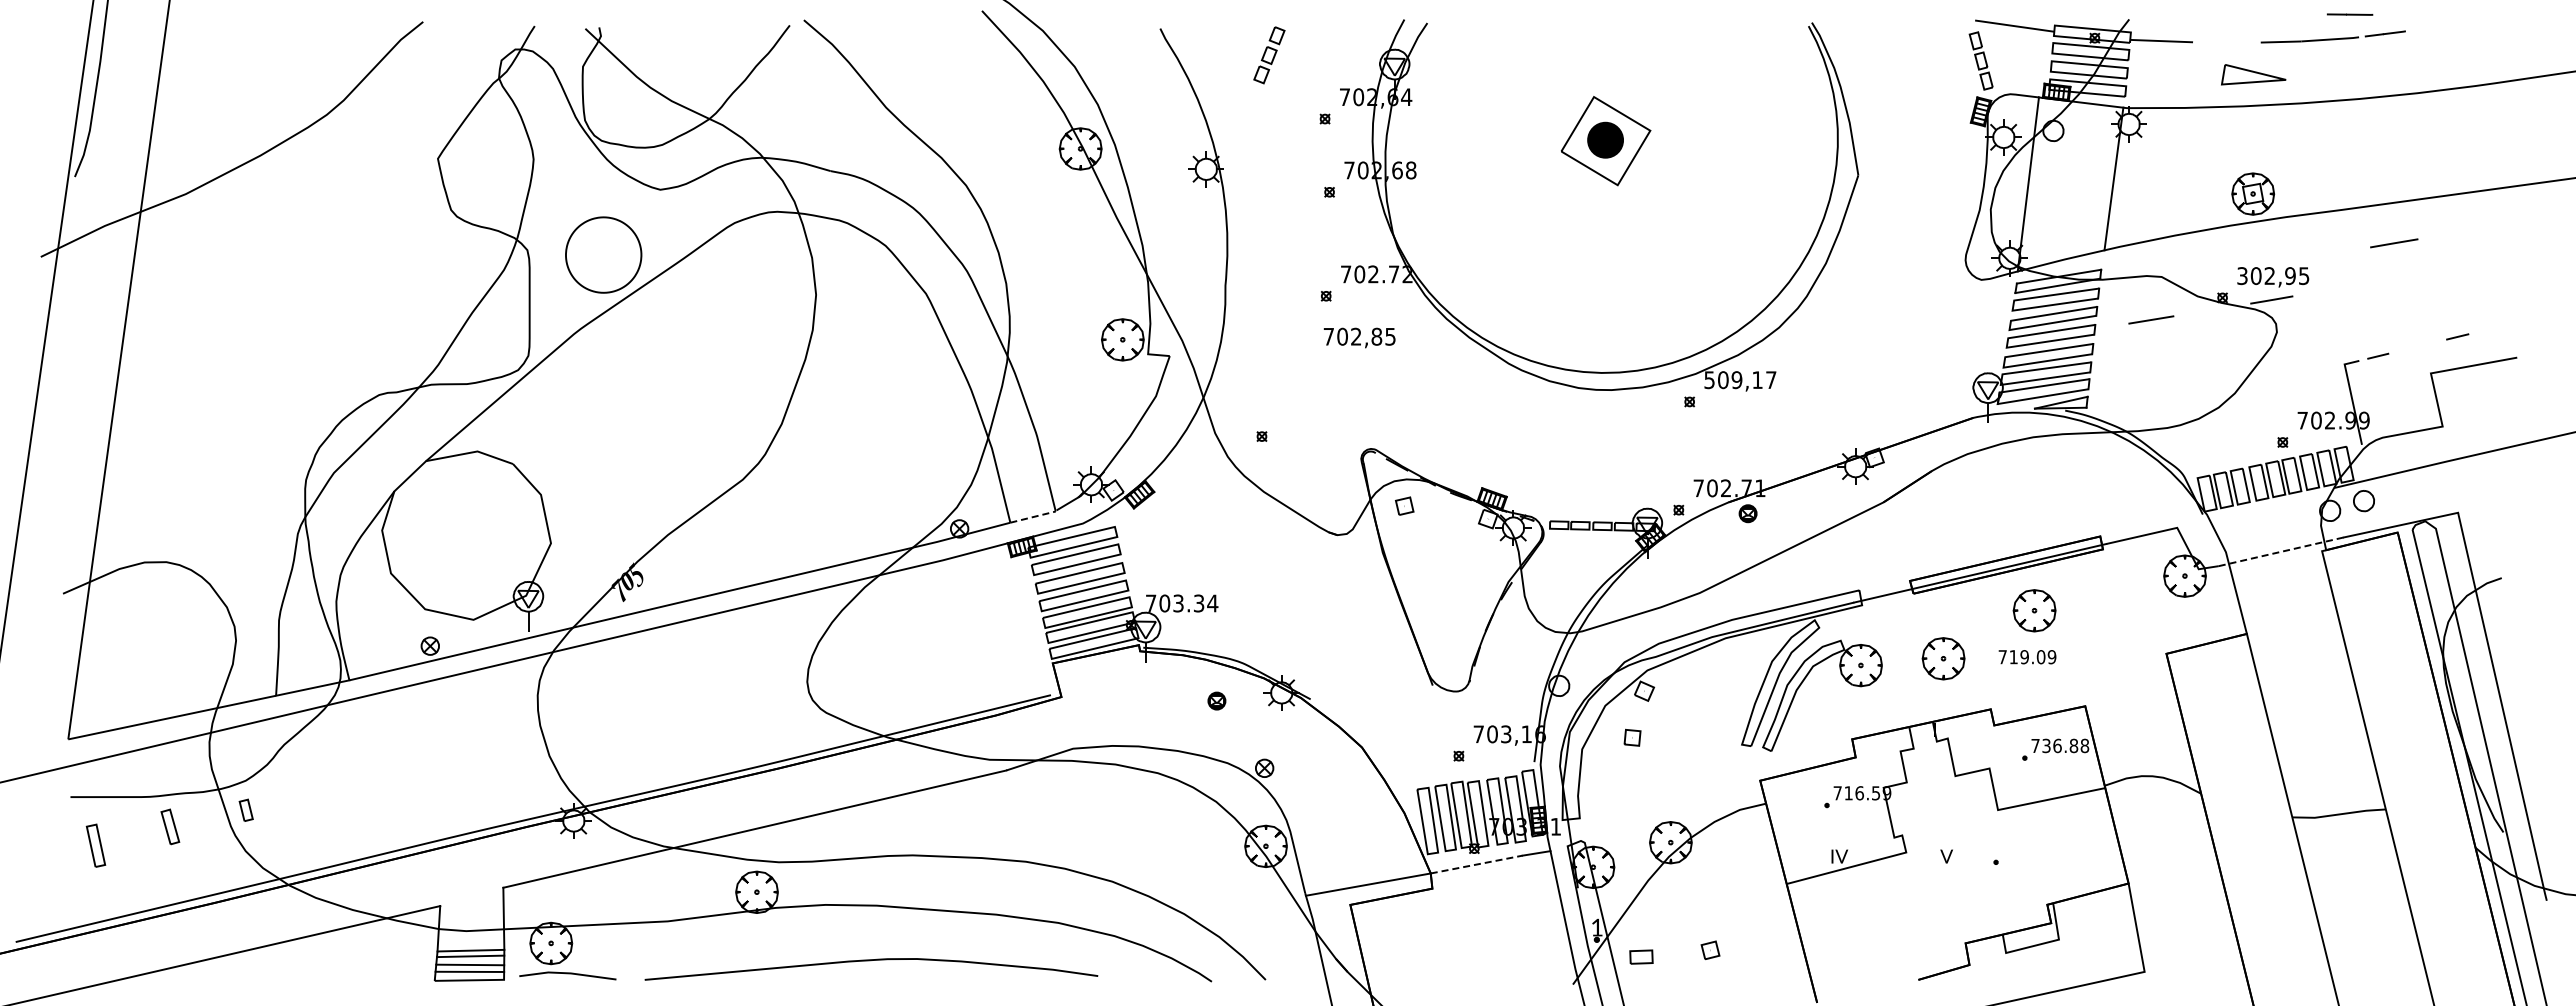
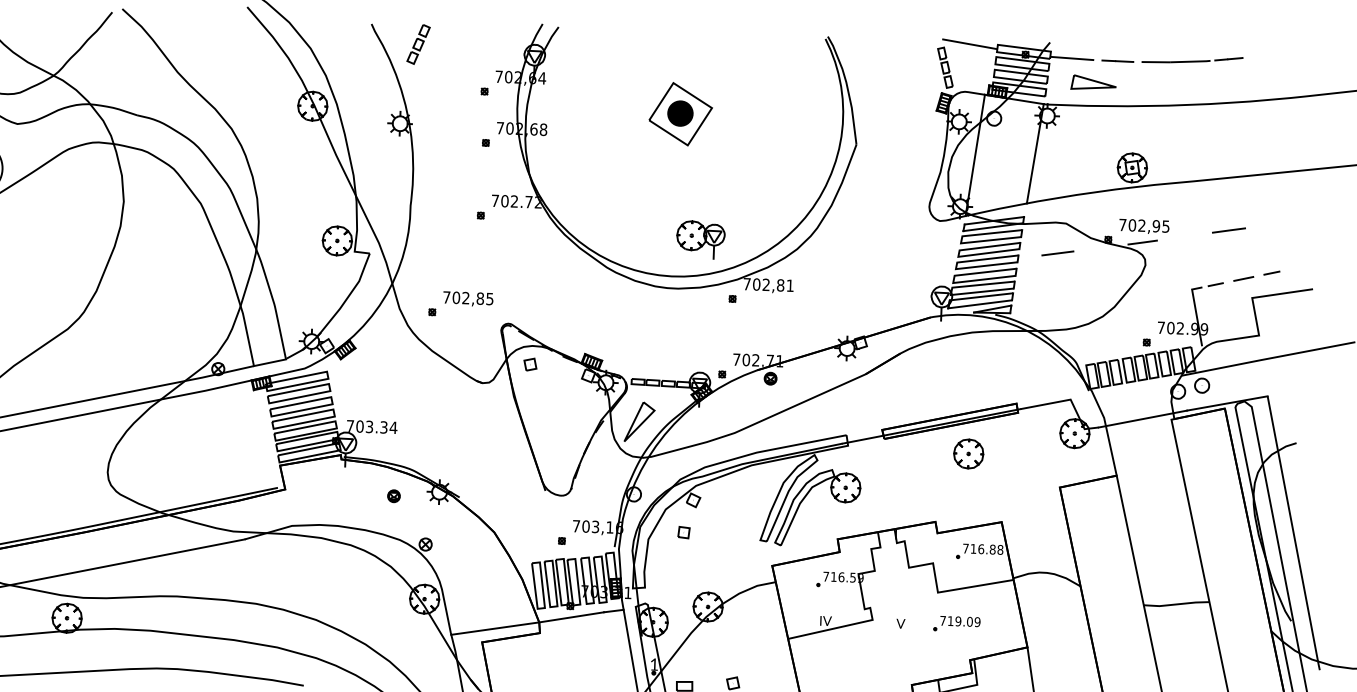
line: (2349, 14) -> (1117, 61), moved
part: (1269, 55) -> (418, 44), moved
part: (2253, 74) -> (1093, 82), moved
line: (2394, 243) -> (1229, 230), moved
text: (2242, 276) -> (1122, 225), 302,95 -> 702,95
part: (1640, 319) -> (700, 239), added
text: (1359, 337) -> (468, 298), moved
line: (2417, 346) -> (1243, 278), added
text: (1740, 380) -> (768, 285), 509,17 -> 702,81
line: (1033, 517) -> (270, 363), dashed -> solid
line: (2281, 551) -> (1143, 418), dashed -> solid
part: (1563, 582) -> (639, 422), added
text: (2027, 657) -> (960, 621), moved
part: (1943, 658) -> (903, 485), removed
text: (2046, 745) -> (973, 548), 736.88 -> 716.88
line: (1476, 864) -> (571, 617), dashed -> solid

